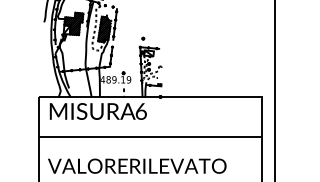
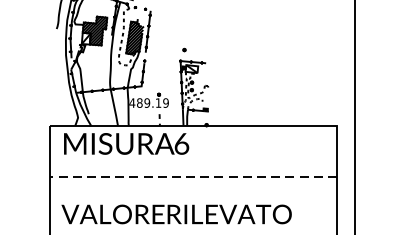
line: (149, 137) -> (192, 177), solid -> dashed

